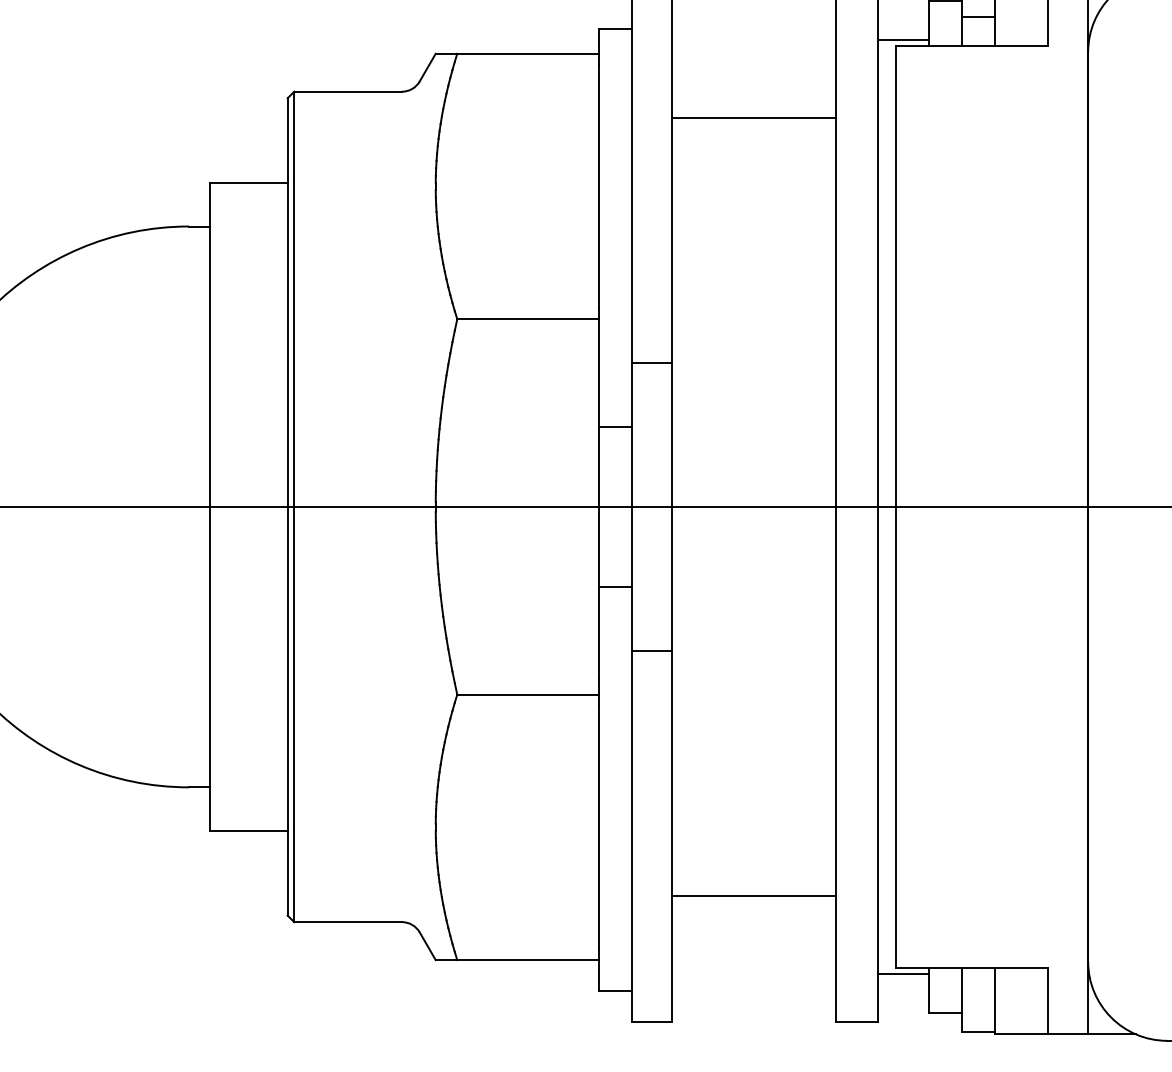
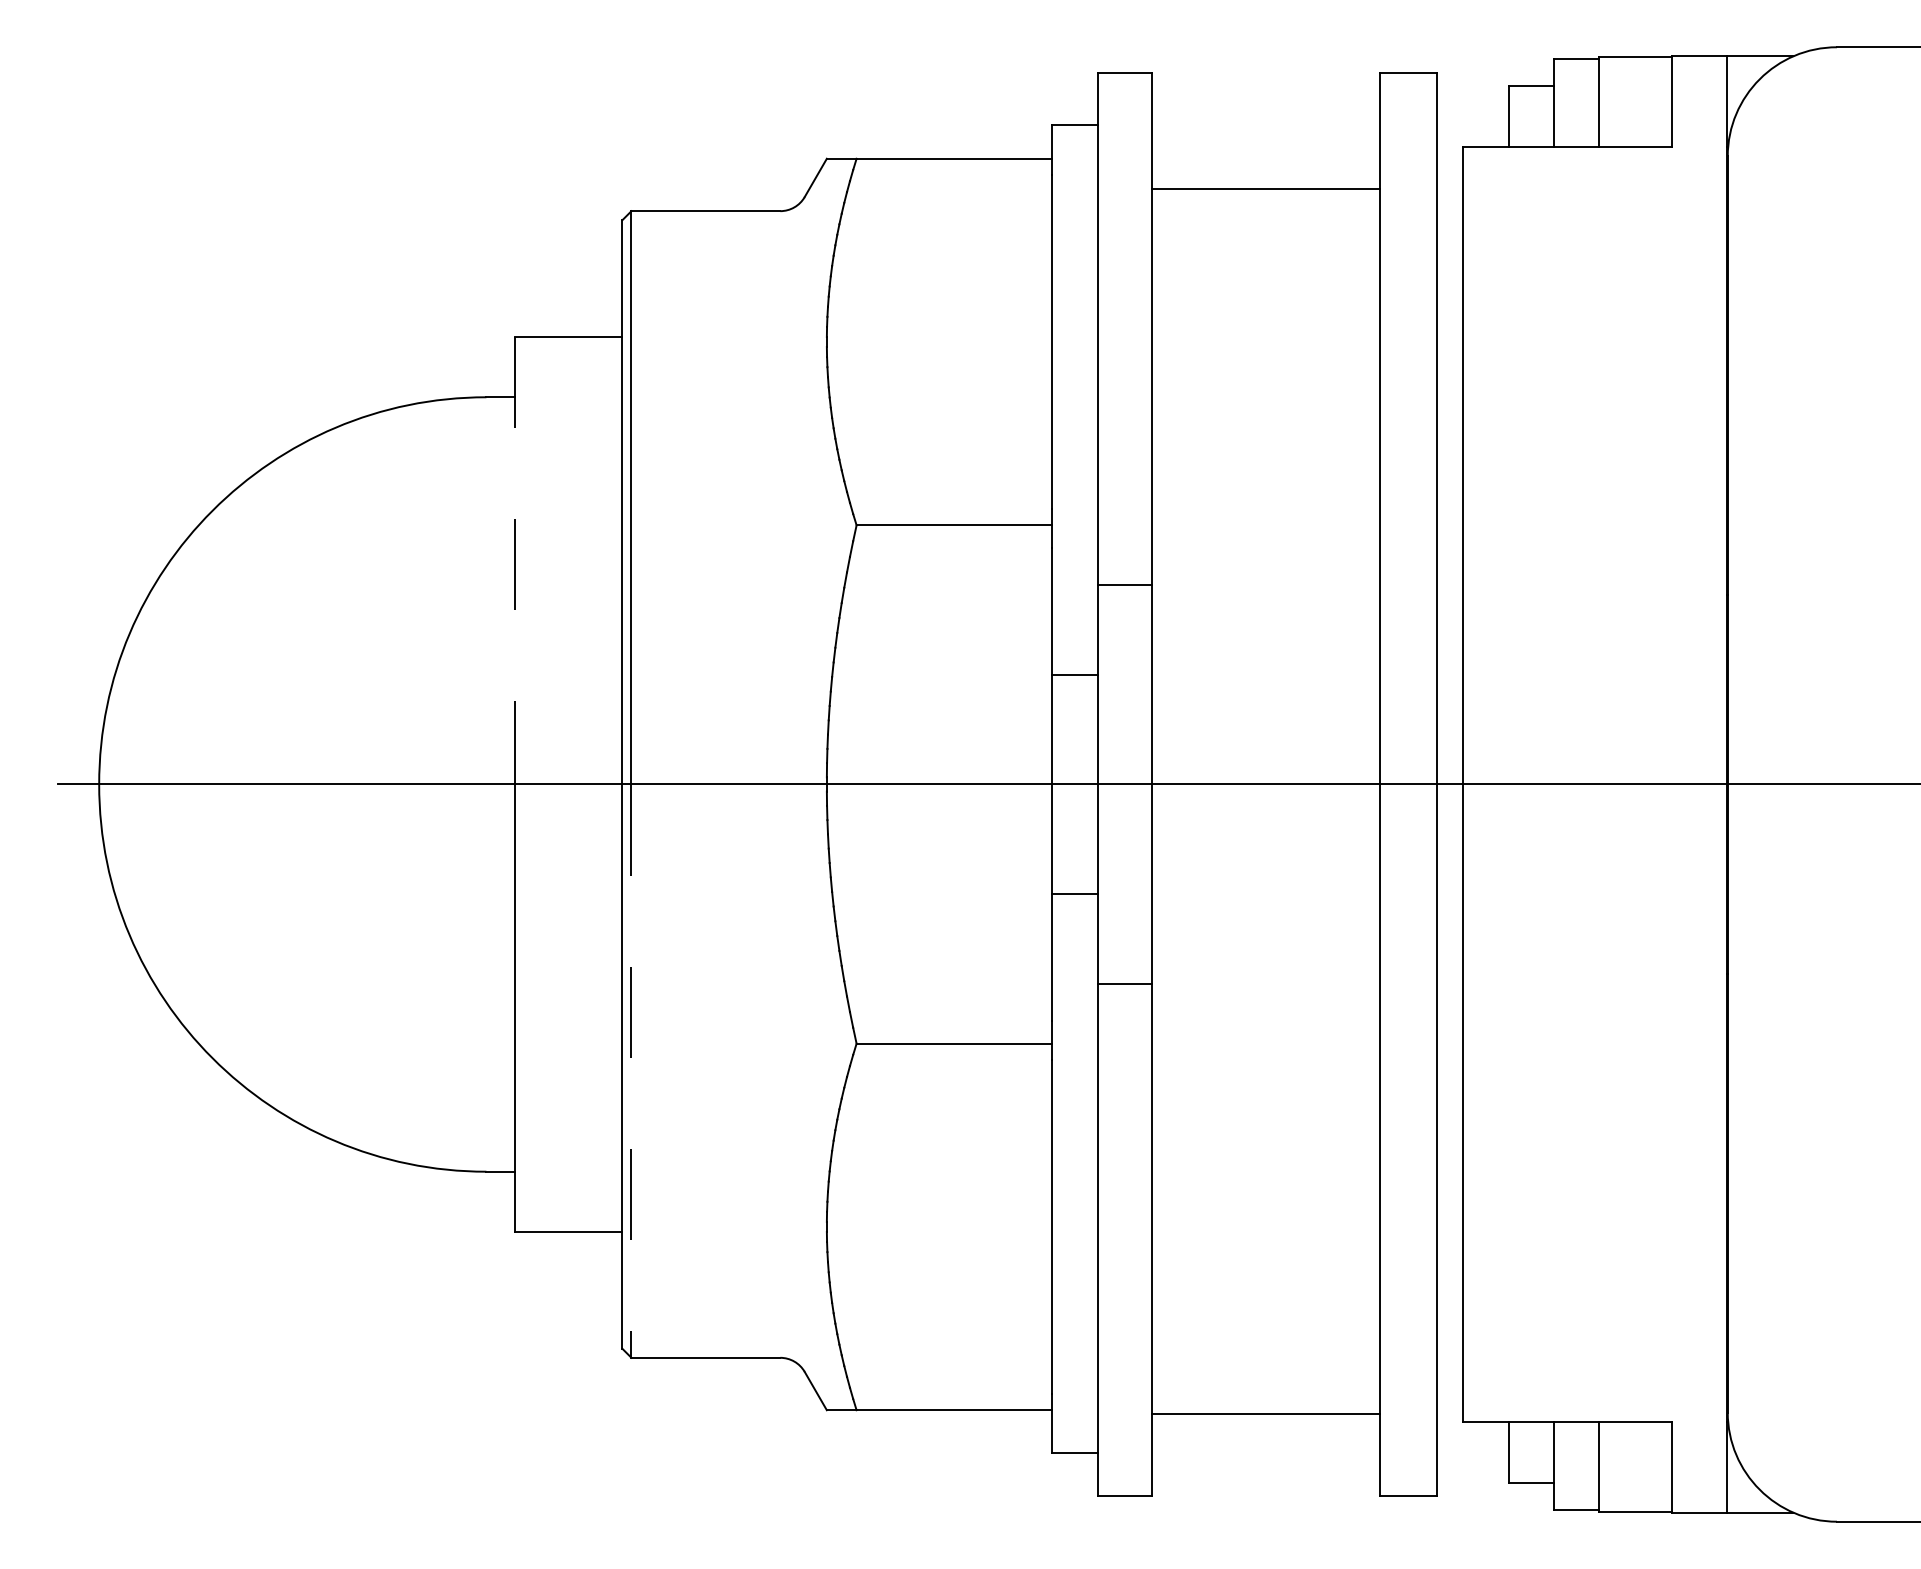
line: (978, 17) -> (1576, 108), removed
line: (903, 39) -> (1472, 139), removed
line: (753, 118) -> (1265, 188), moved
line: (209, 344) -> (514, 560), solid -> dashed
line: (294, 714) -> (631, 1071), solid -> dashed
line: (753, 895) -> (1265, 1414), moved
line: (903, 974) -> (1472, 1429), removed

